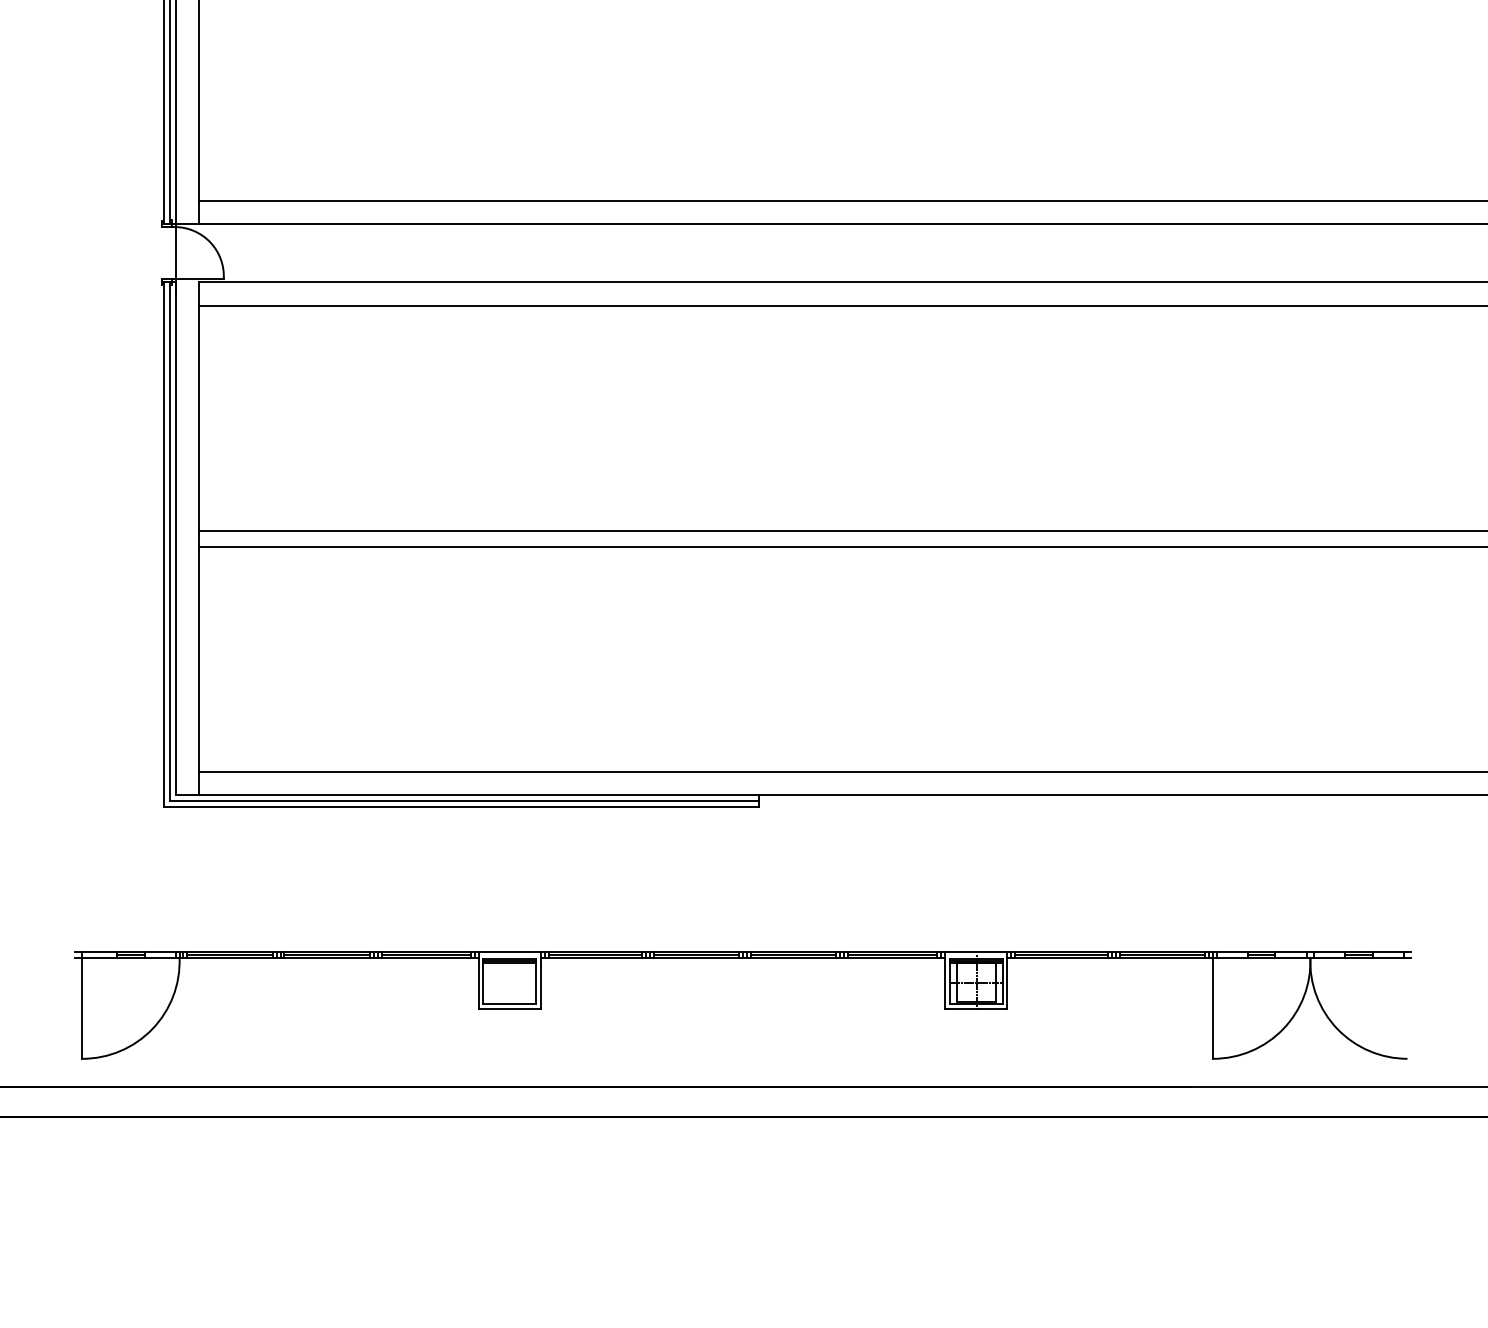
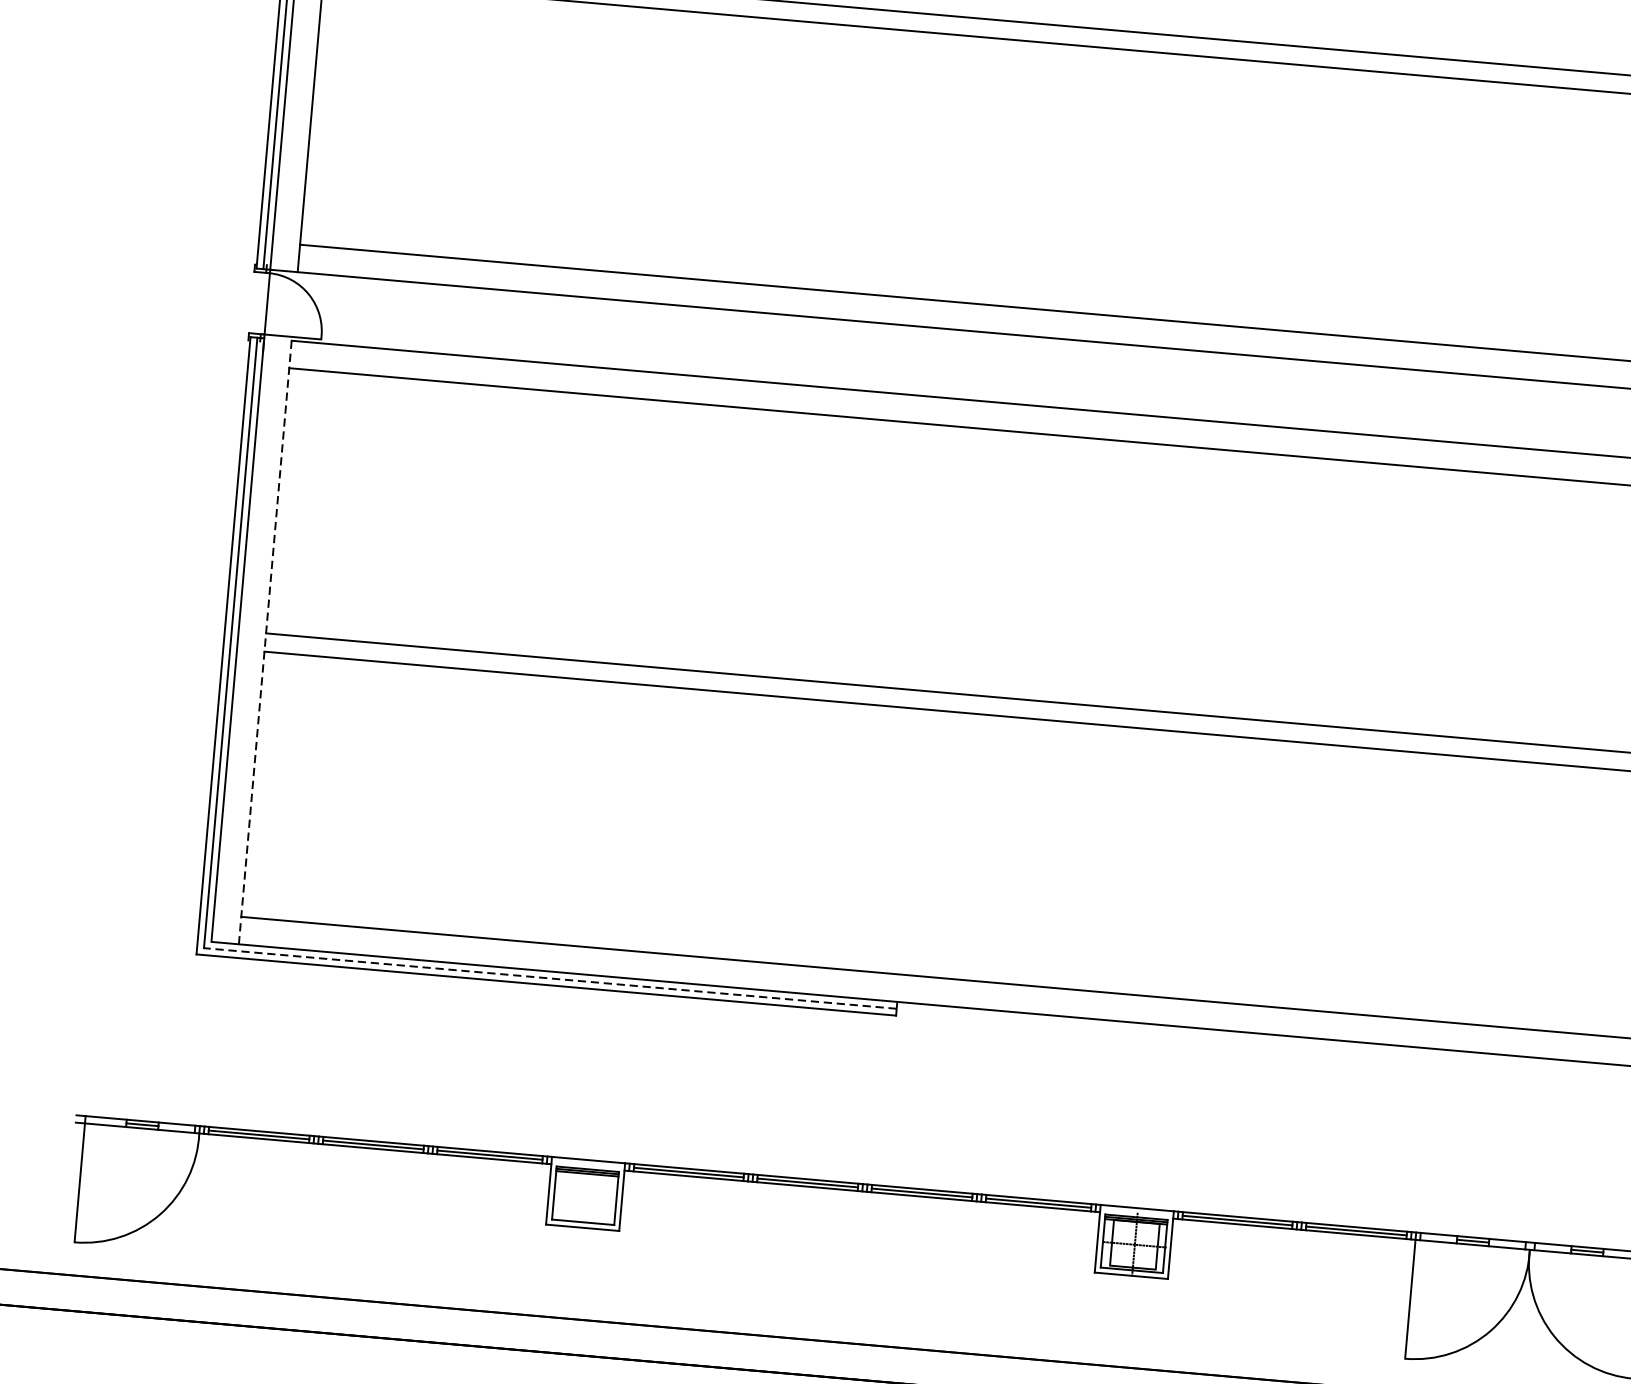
line: (198, 539) -> (264, 643), solid -> dashed
line: (463, 801) -> (549, 978), solid -> dashed

